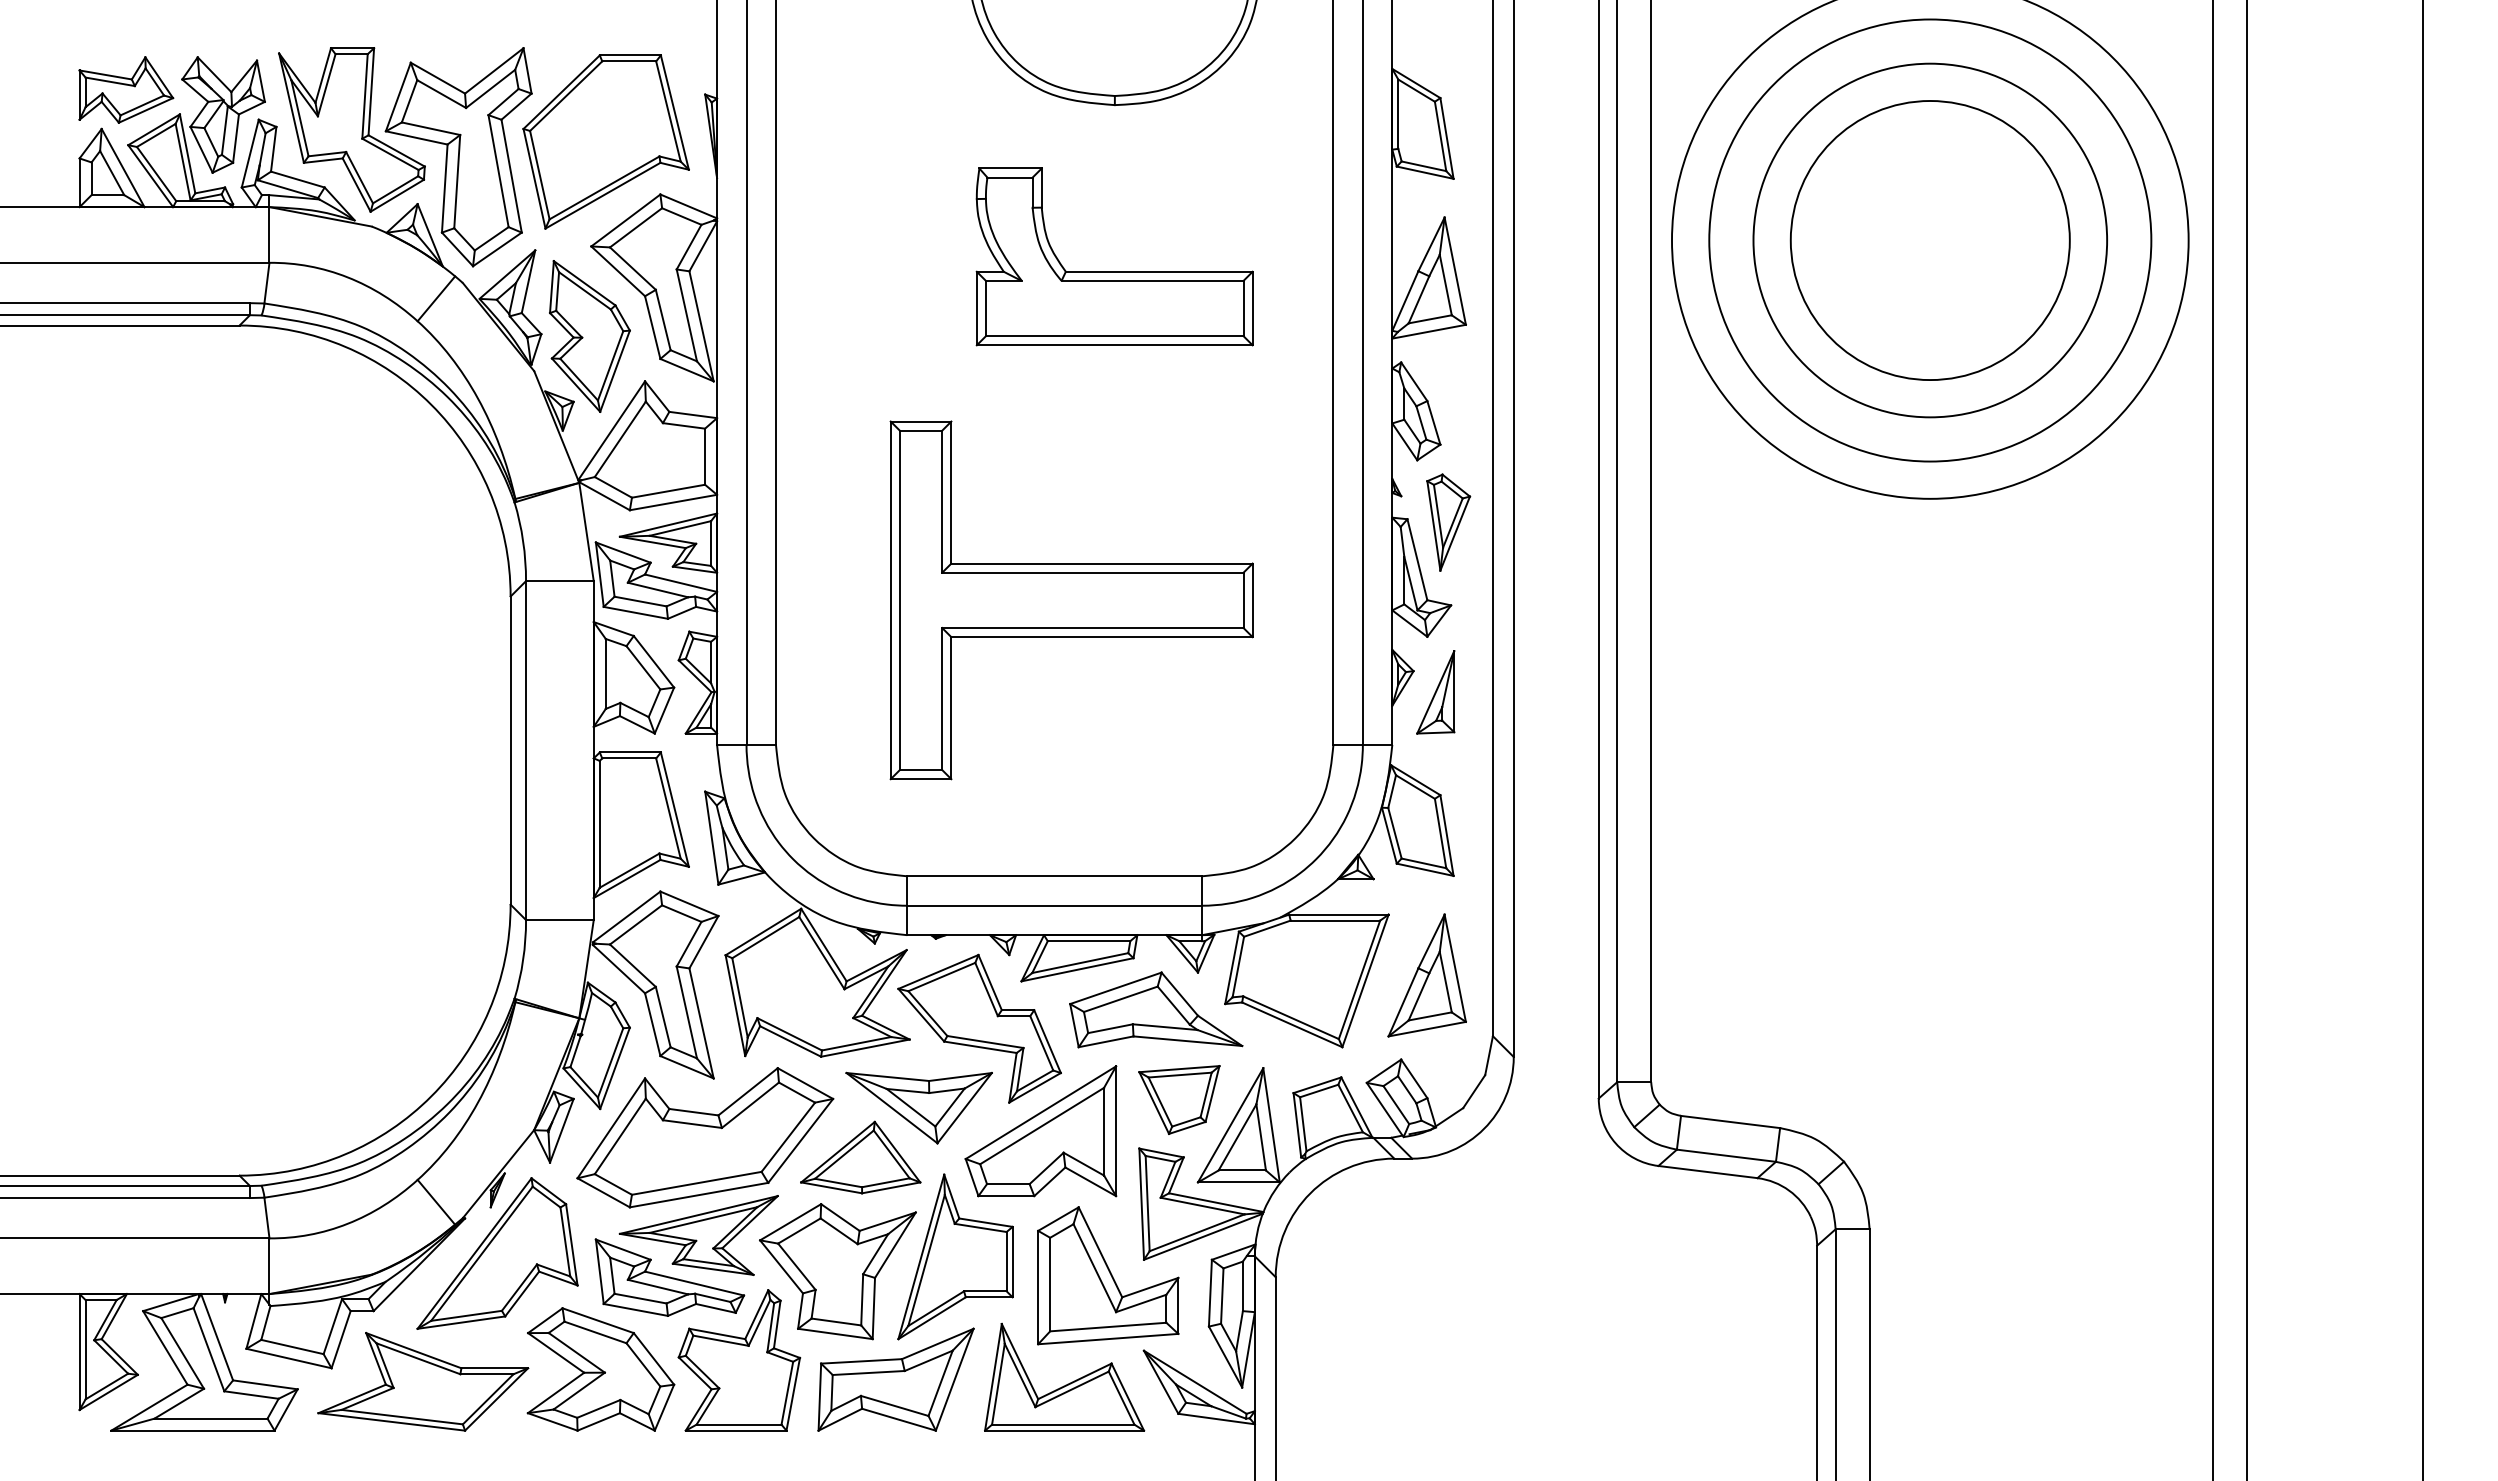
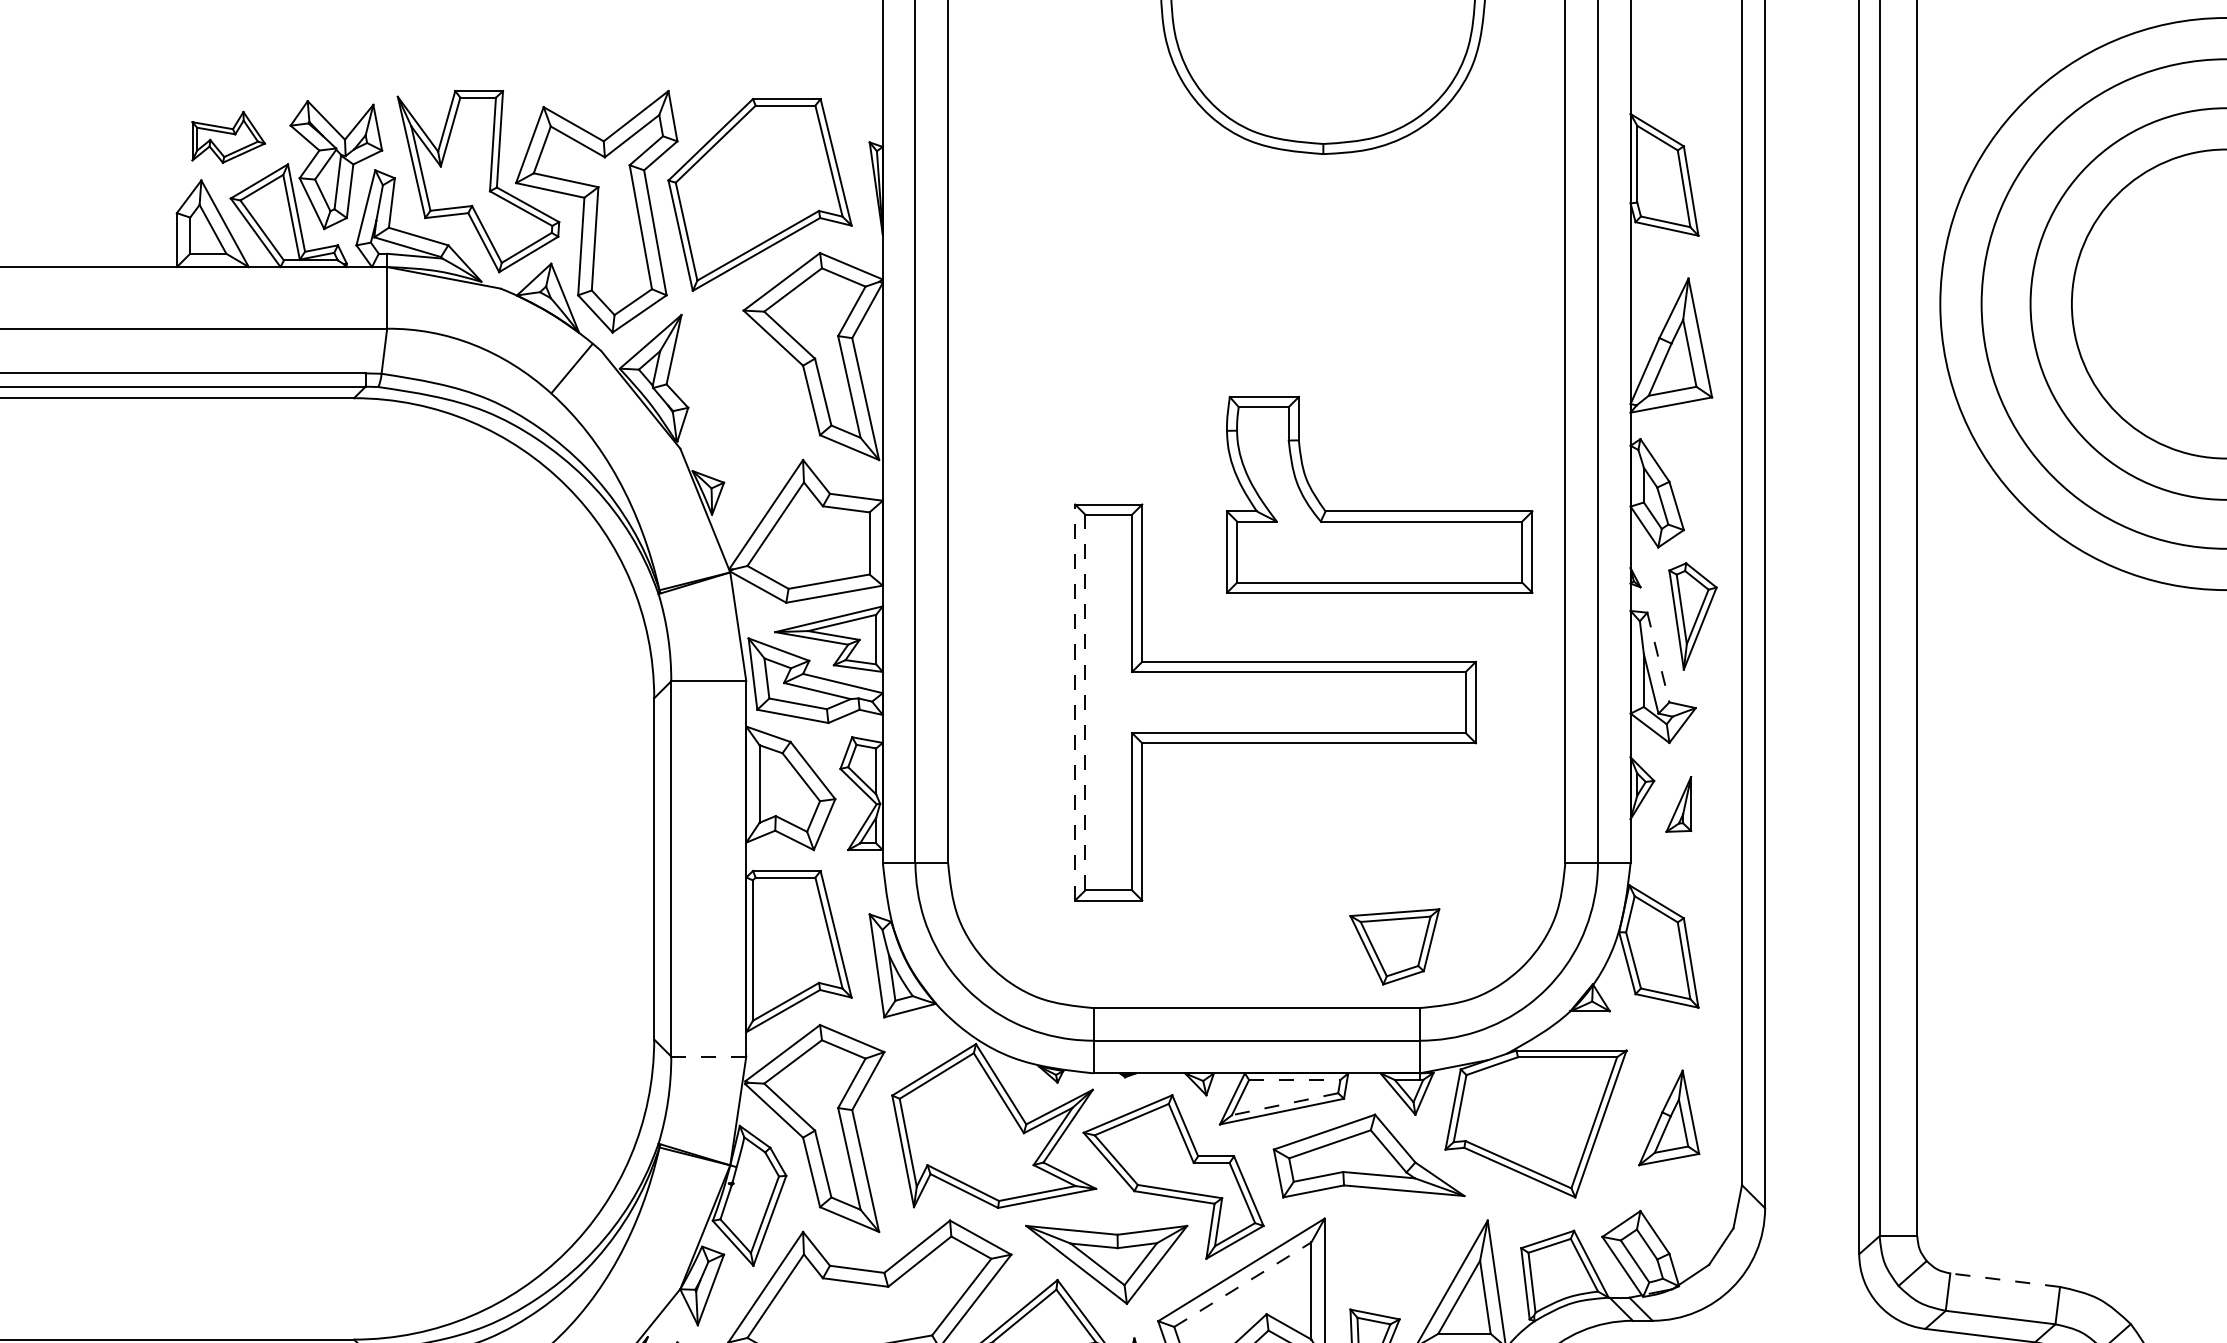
part: (126, 89) -> (228, 136), size x0.7
part: (1114, 271) -> (1379, 511), moved
part: (589, 336) -> (741, 410), removed
line: (1417, 559) -> (1658, 657), solid -> dashed
line: (890, 600) -> (1074, 702), solid -> dashed
line: (899, 600) -> (1084, 702), solid -> dashed
part: (1435, 692) -> (1678, 804), size x0.6
line: (559, 920) -> (708, 1057), solid -> dashed
line: (1089, 941) -> (1295, 1080), solid -> dashed
line: (1079, 963) -> (1284, 1104), solid -> dashed
part: (1426, 975) -> (1668, 1117), size x0.7
part: (1179, 1099) -> (1394, 946), moved
line: (1730, 1122) -> (2005, 1280), solid -> dashed
line: (1042, 1126) -> (1243, 1285), solid -> dashed

